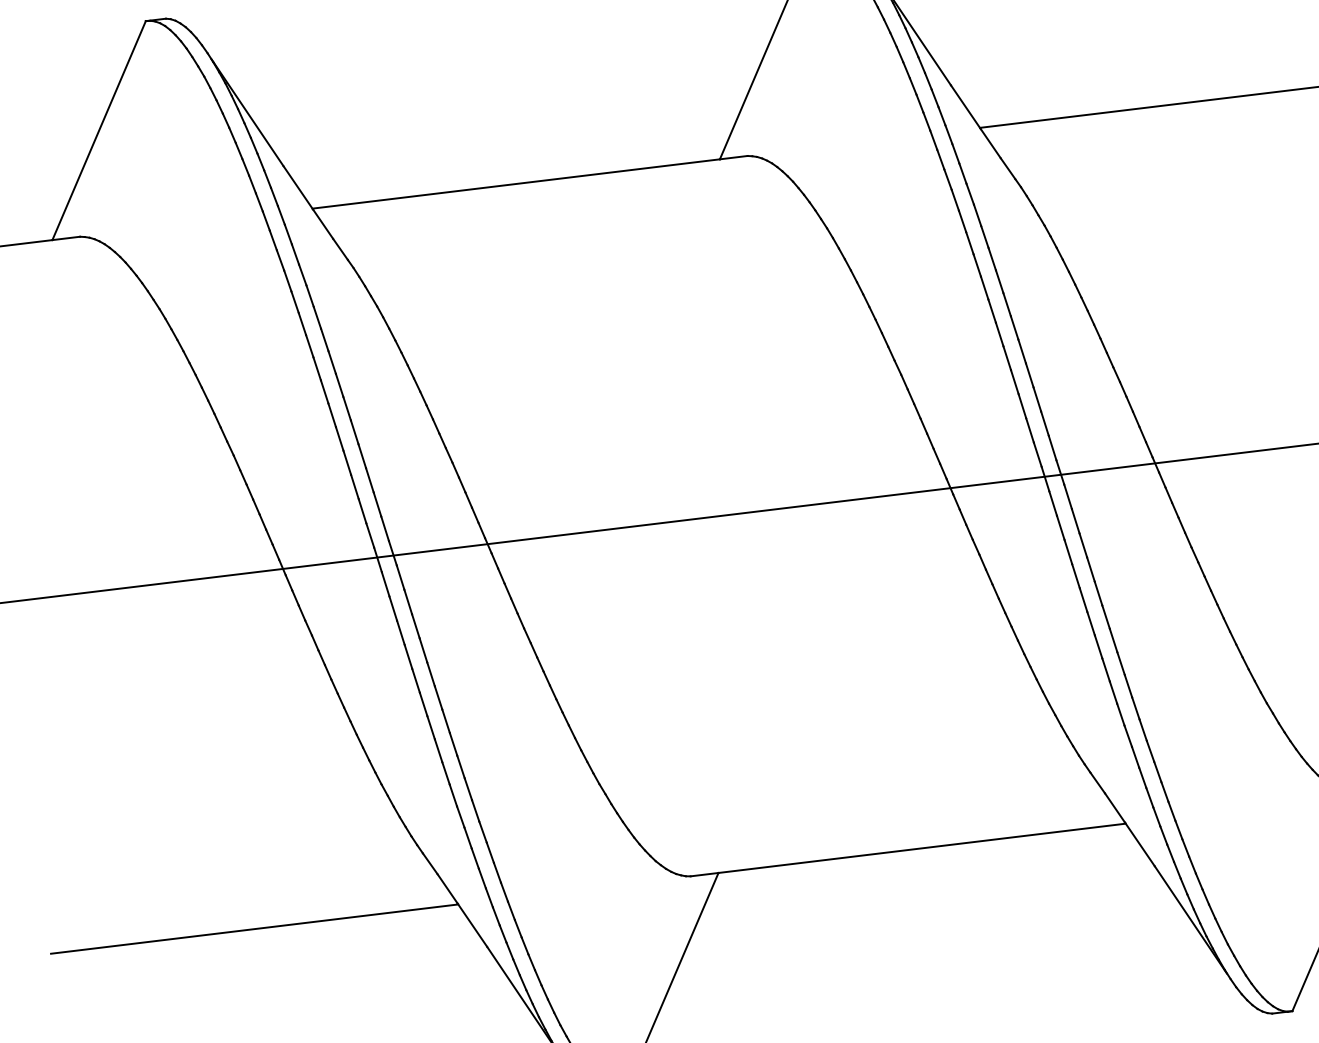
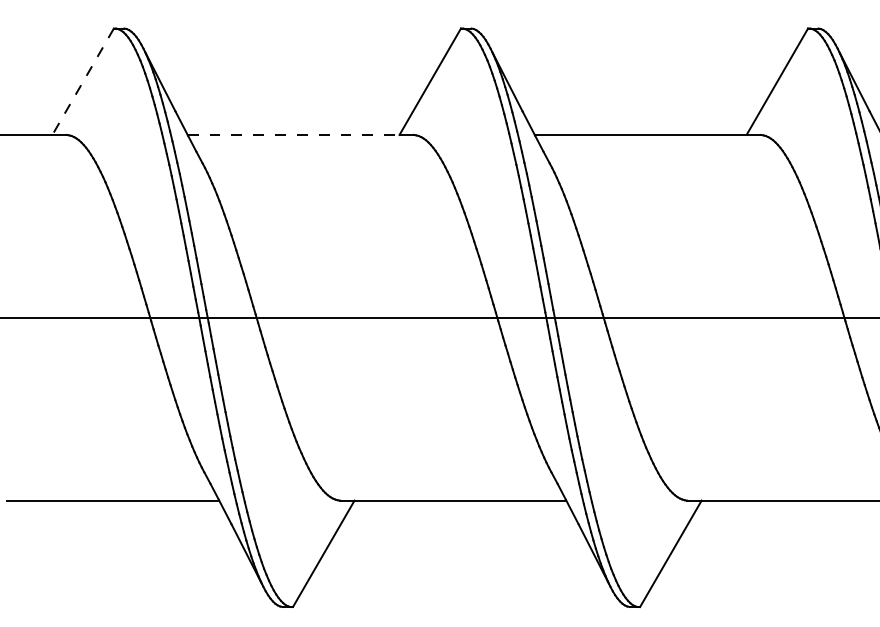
line: (98, 132) -> (82, 82), solid -> dashed
line: (515, 183) -> (293, 134), solid -> dashed

